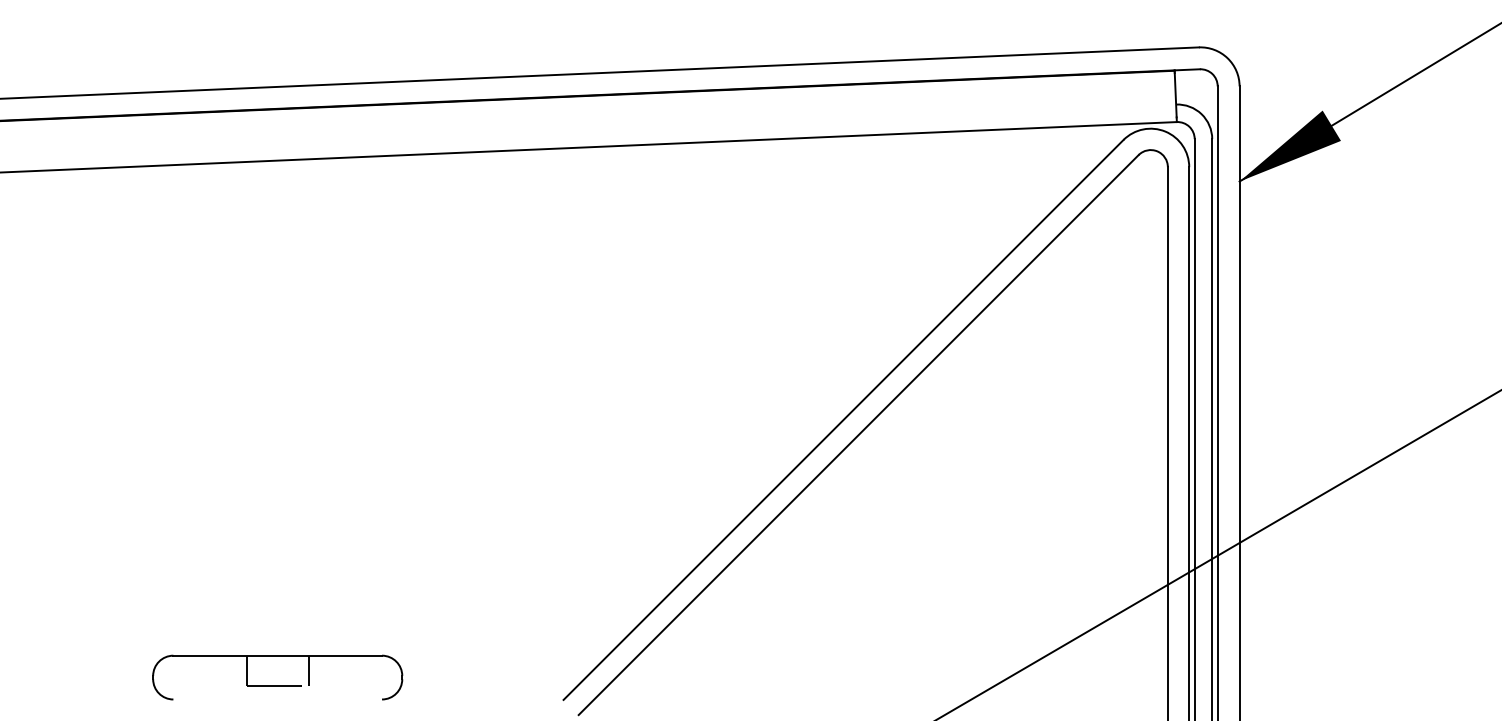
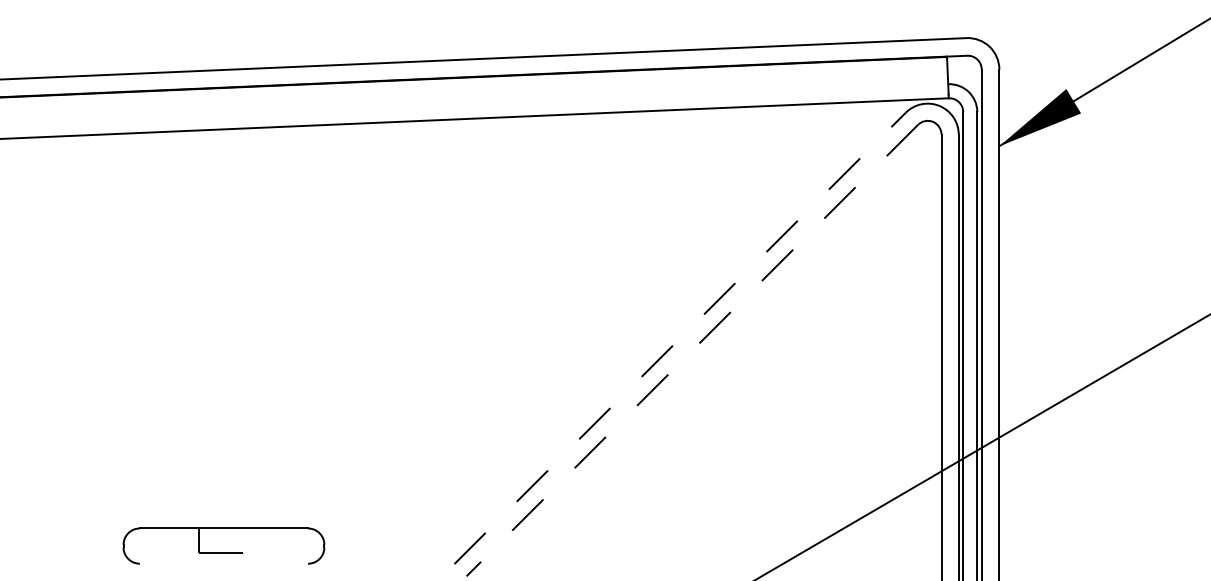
line: (844, 420) -> (680, 338), solid -> dashed
line: (857, 434) -> (691, 350), solid -> dashed
line: (308, 670) -> (248, 540), removed

